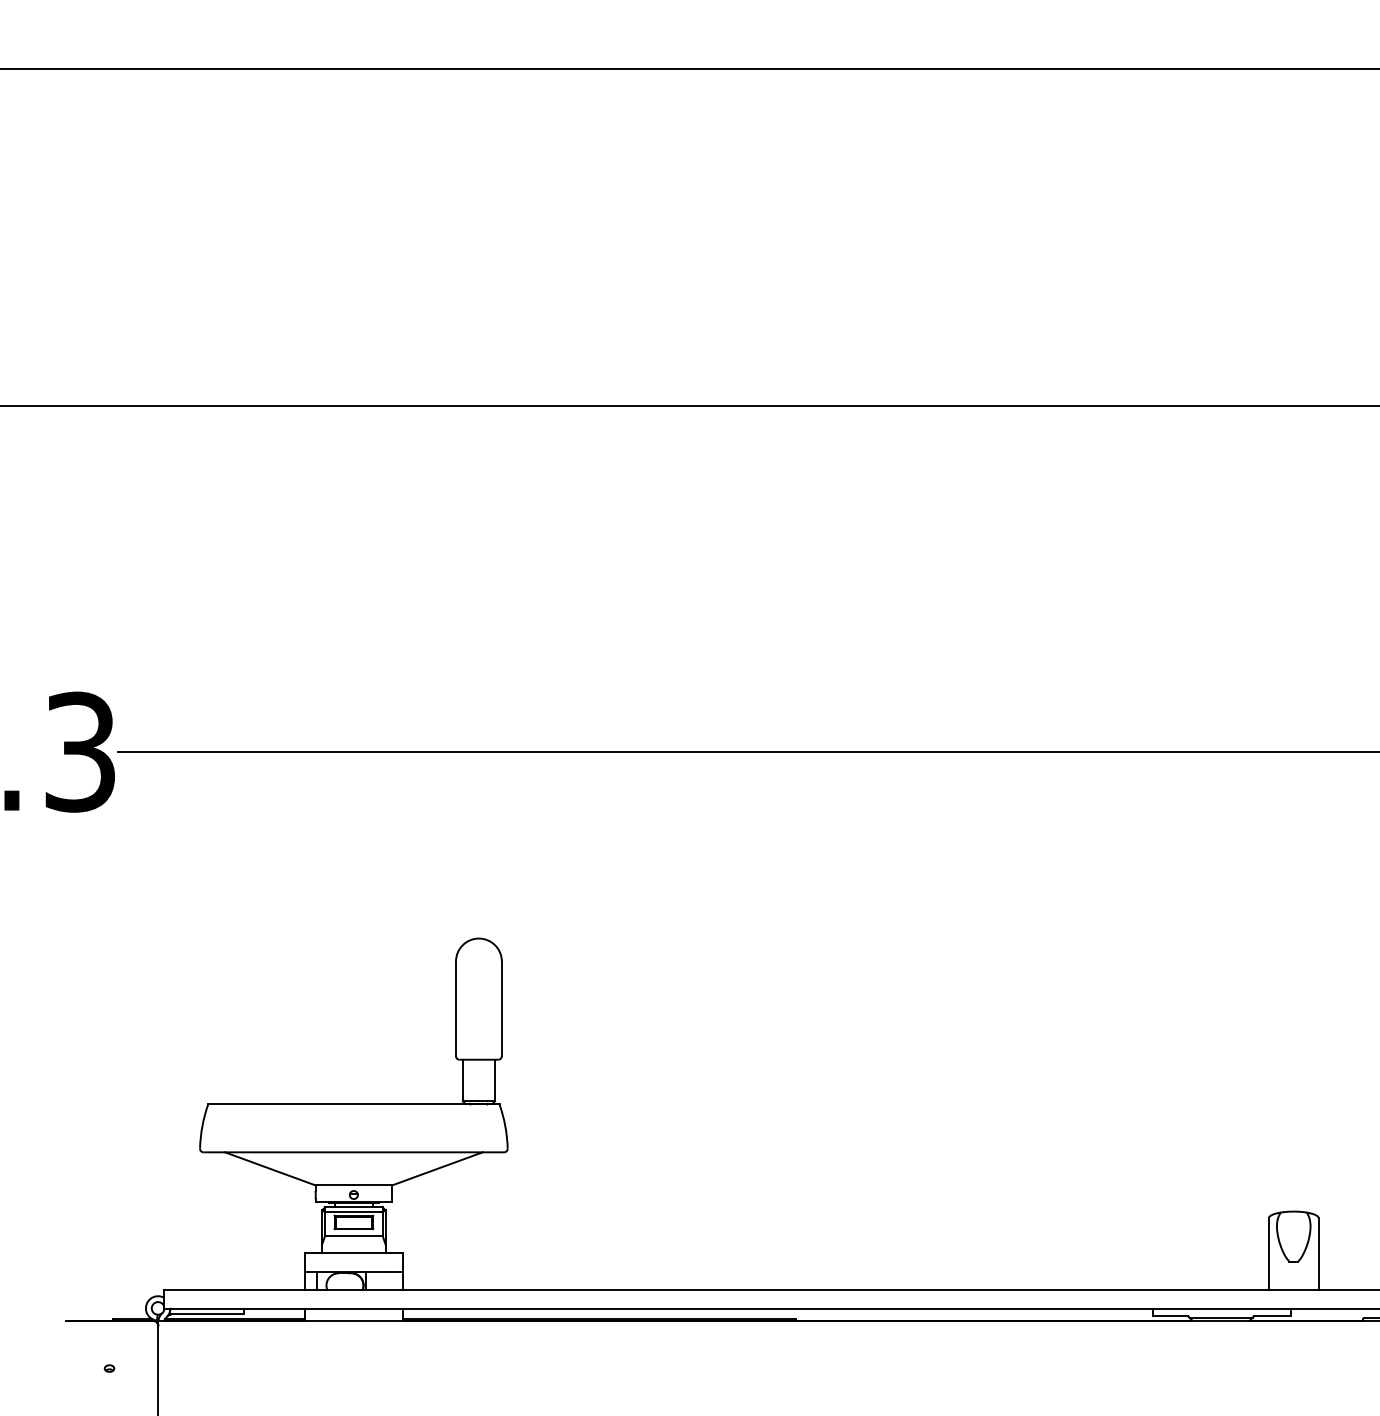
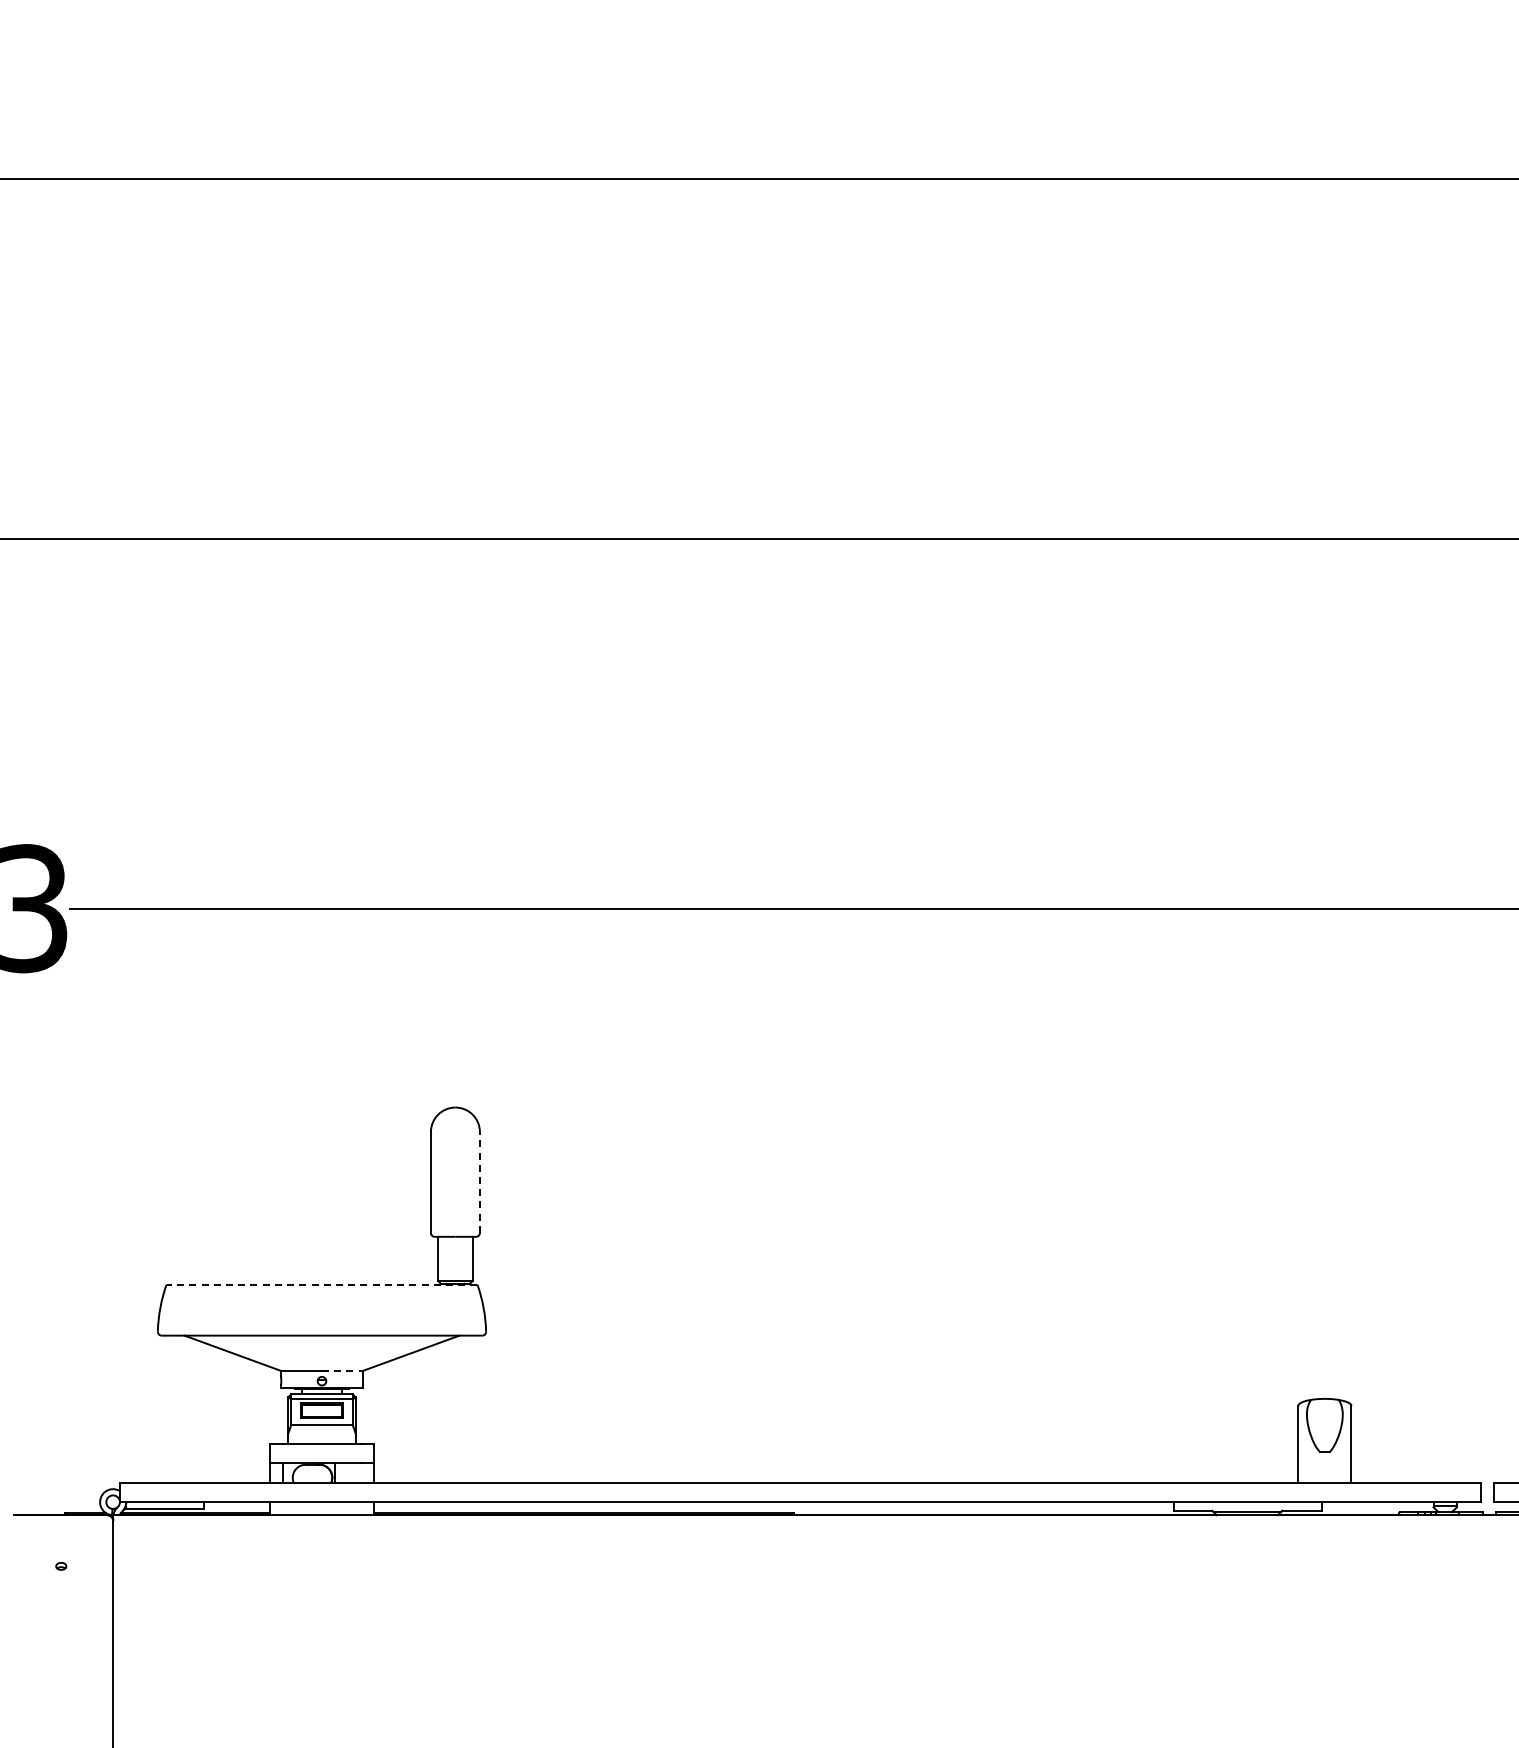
line: (501, 1007) -> (479, 1181), solid -> dashed
line: (353, 1104) -> (321, 1284), solid -> dashed
line: (373, 1185) -> (342, 1370), solid -> dashed

